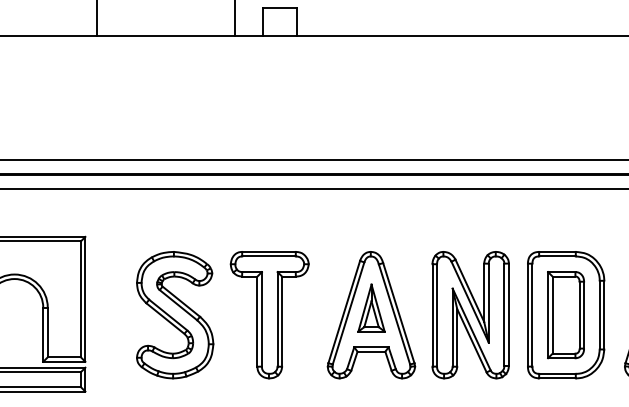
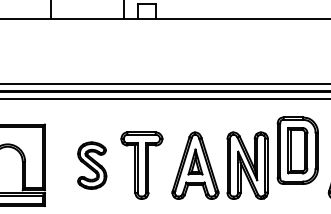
part: (175, 314) -> (92, 165), size x0.7
part: (565, 314) -> (297, 150), moved

